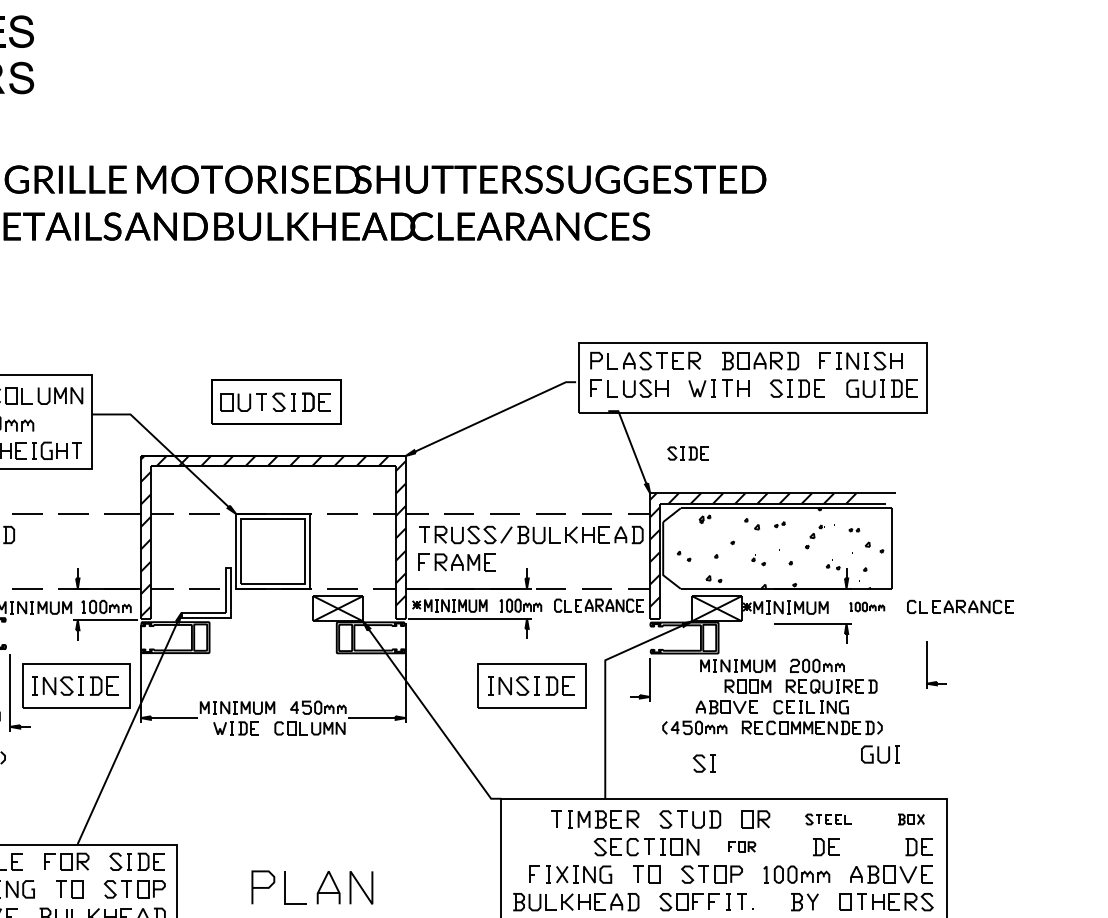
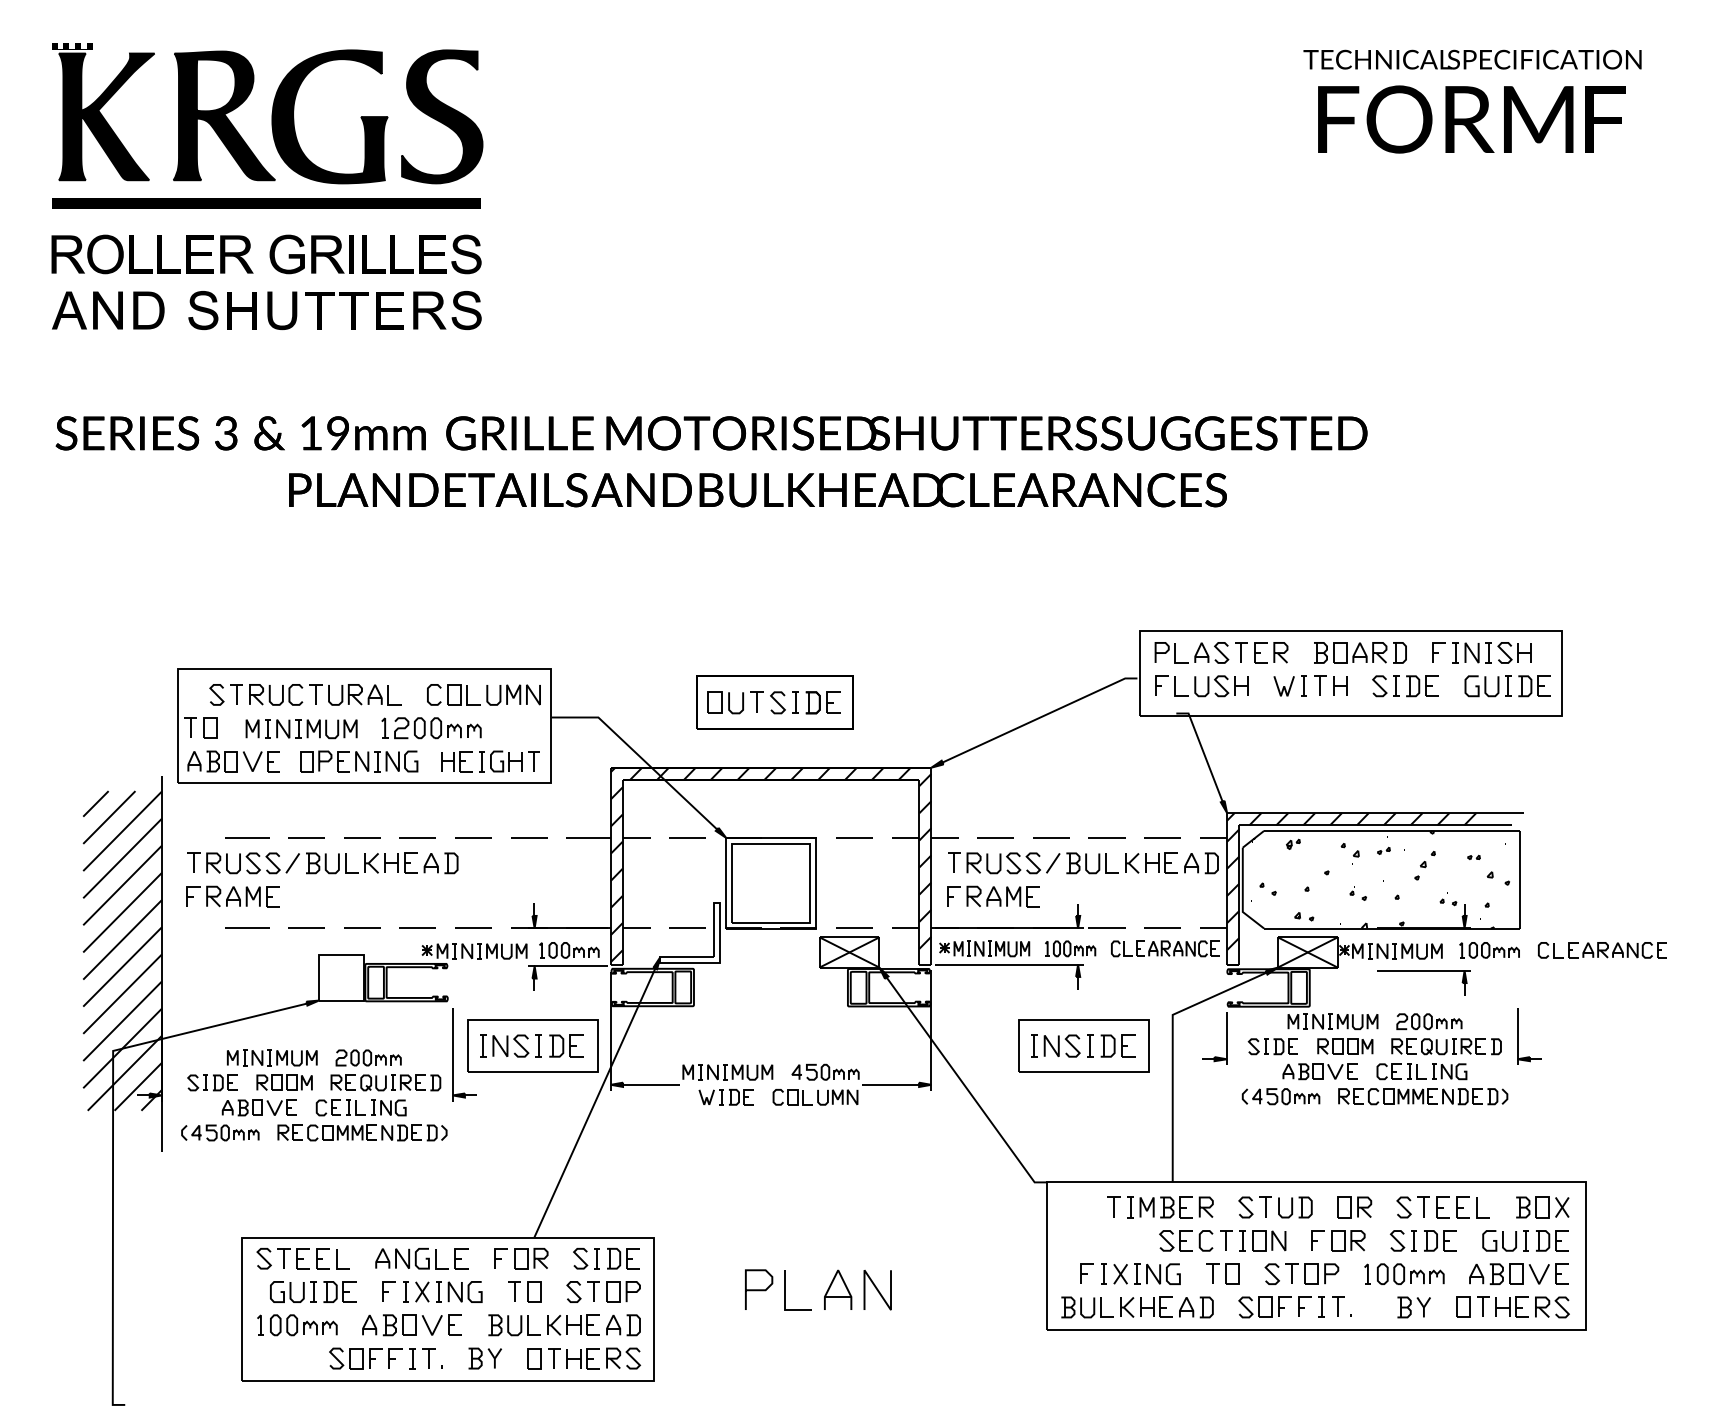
part: (687, 453) -> (1272, 1046), moved
part: (867, 607) -> (1489, 950), size x1.43
part: (927, 664) -> (1518, 1036), moved
part: (880, 754) -> (1505, 1240), moved
part: (703, 763) -> (1402, 1240), moved
part: (828, 819) -> (1442, 1207), size x1.67
part: (910, 819) -> (1542, 1207), size x1.67
part: (742, 846) -> (1338, 1240), size x1.67

